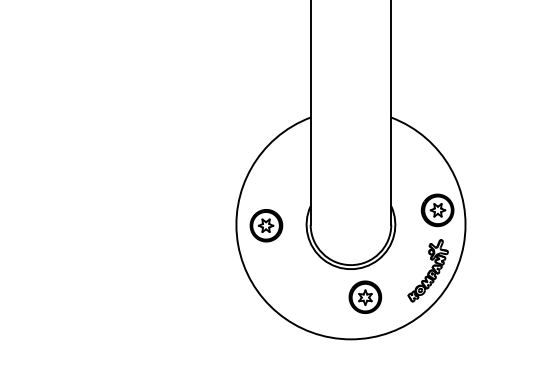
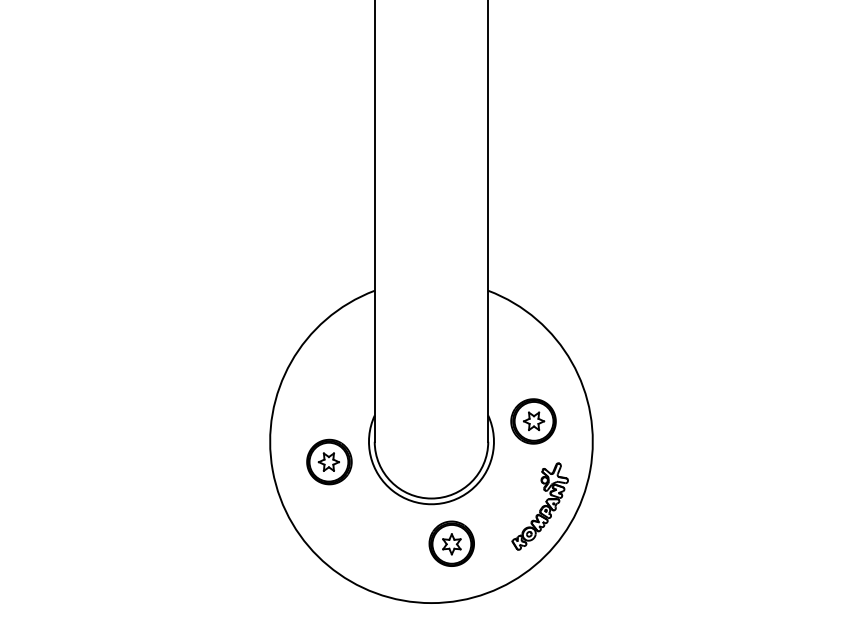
part: (437, 210) -> (533, 421), moved
part: (266, 225) -> (329, 461), moved

